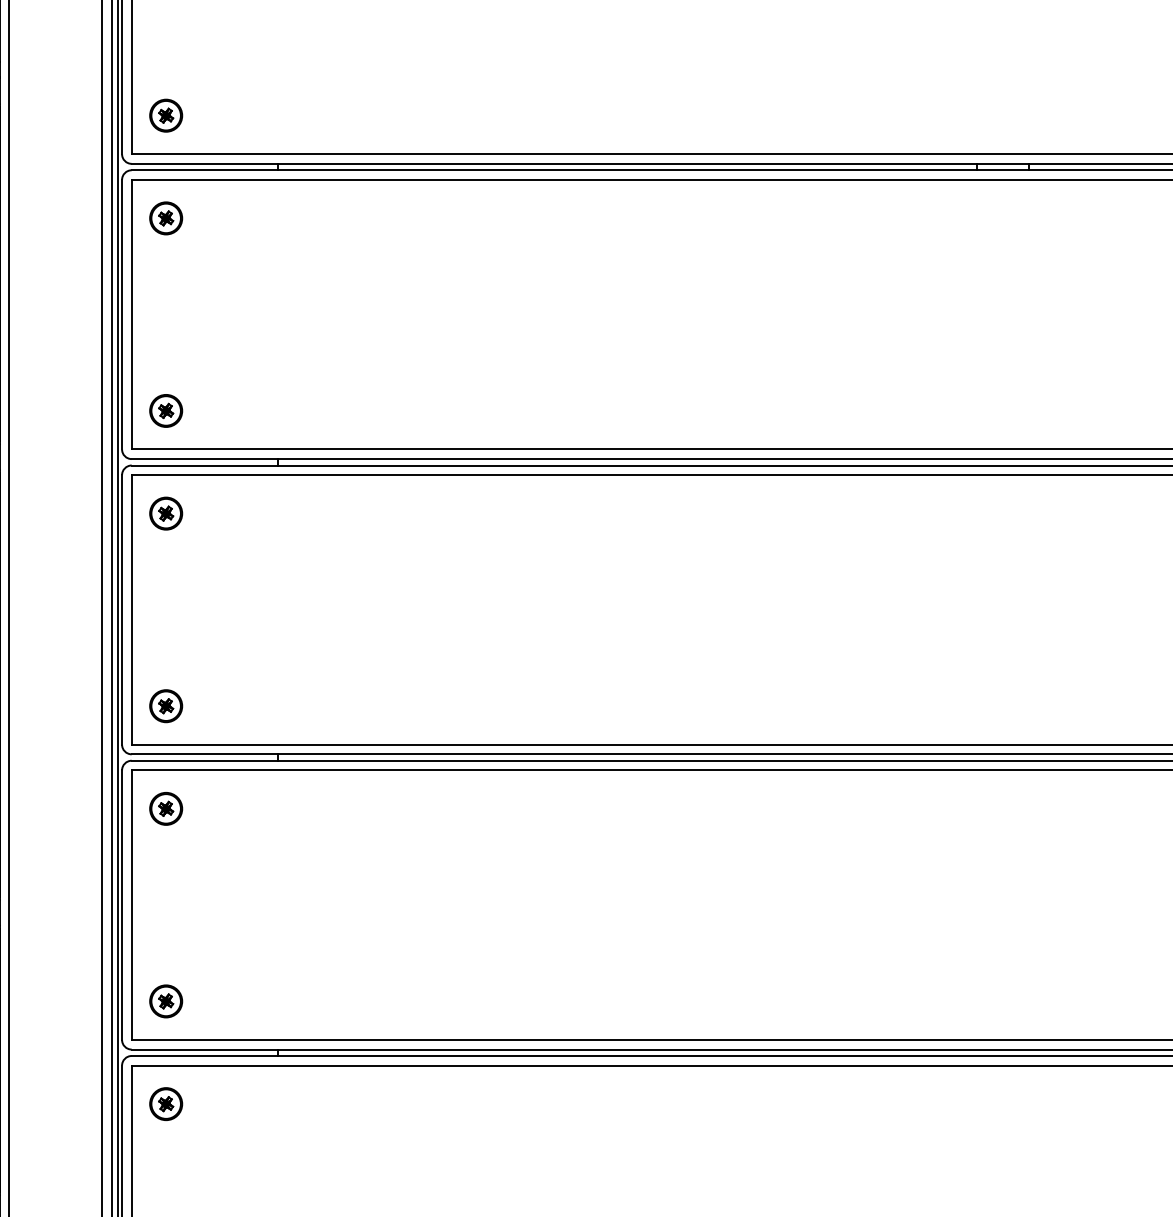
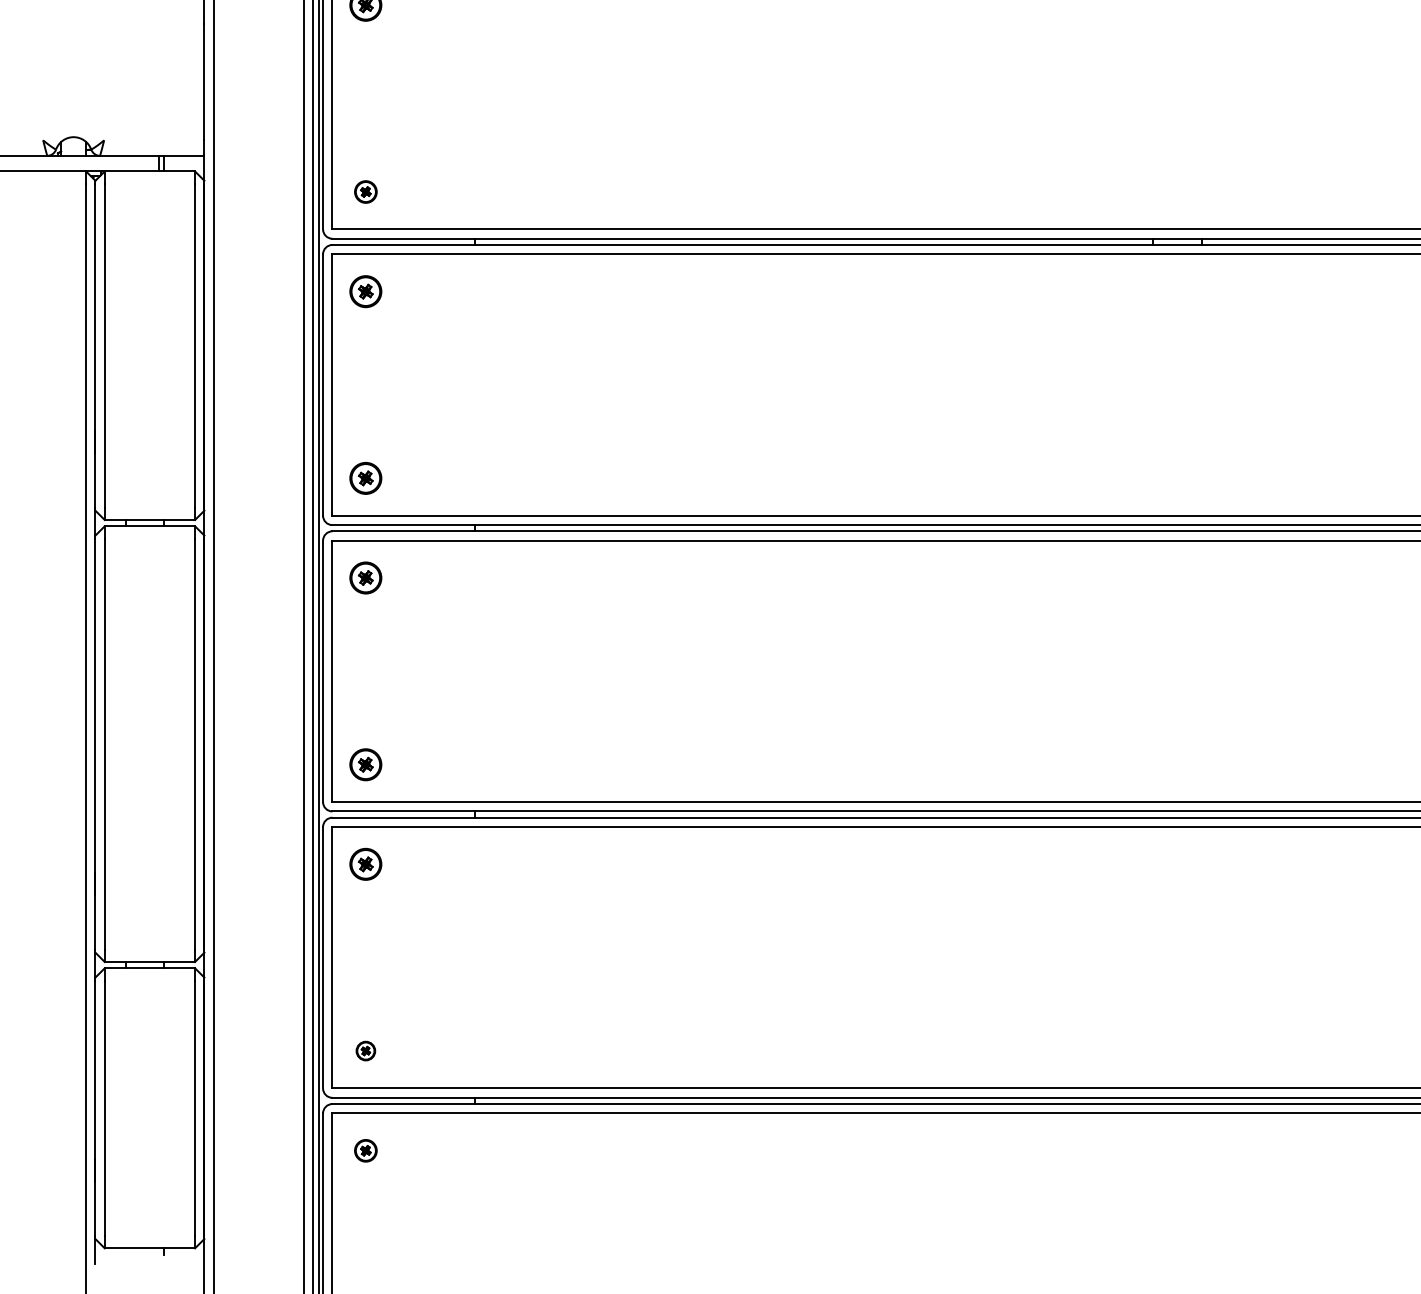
part: (165, 115) -> (365, 191), size x0.7
part: (165, 1000) -> (365, 1050), size x0.6
part: (165, 1103) -> (365, 1150), size x0.7

